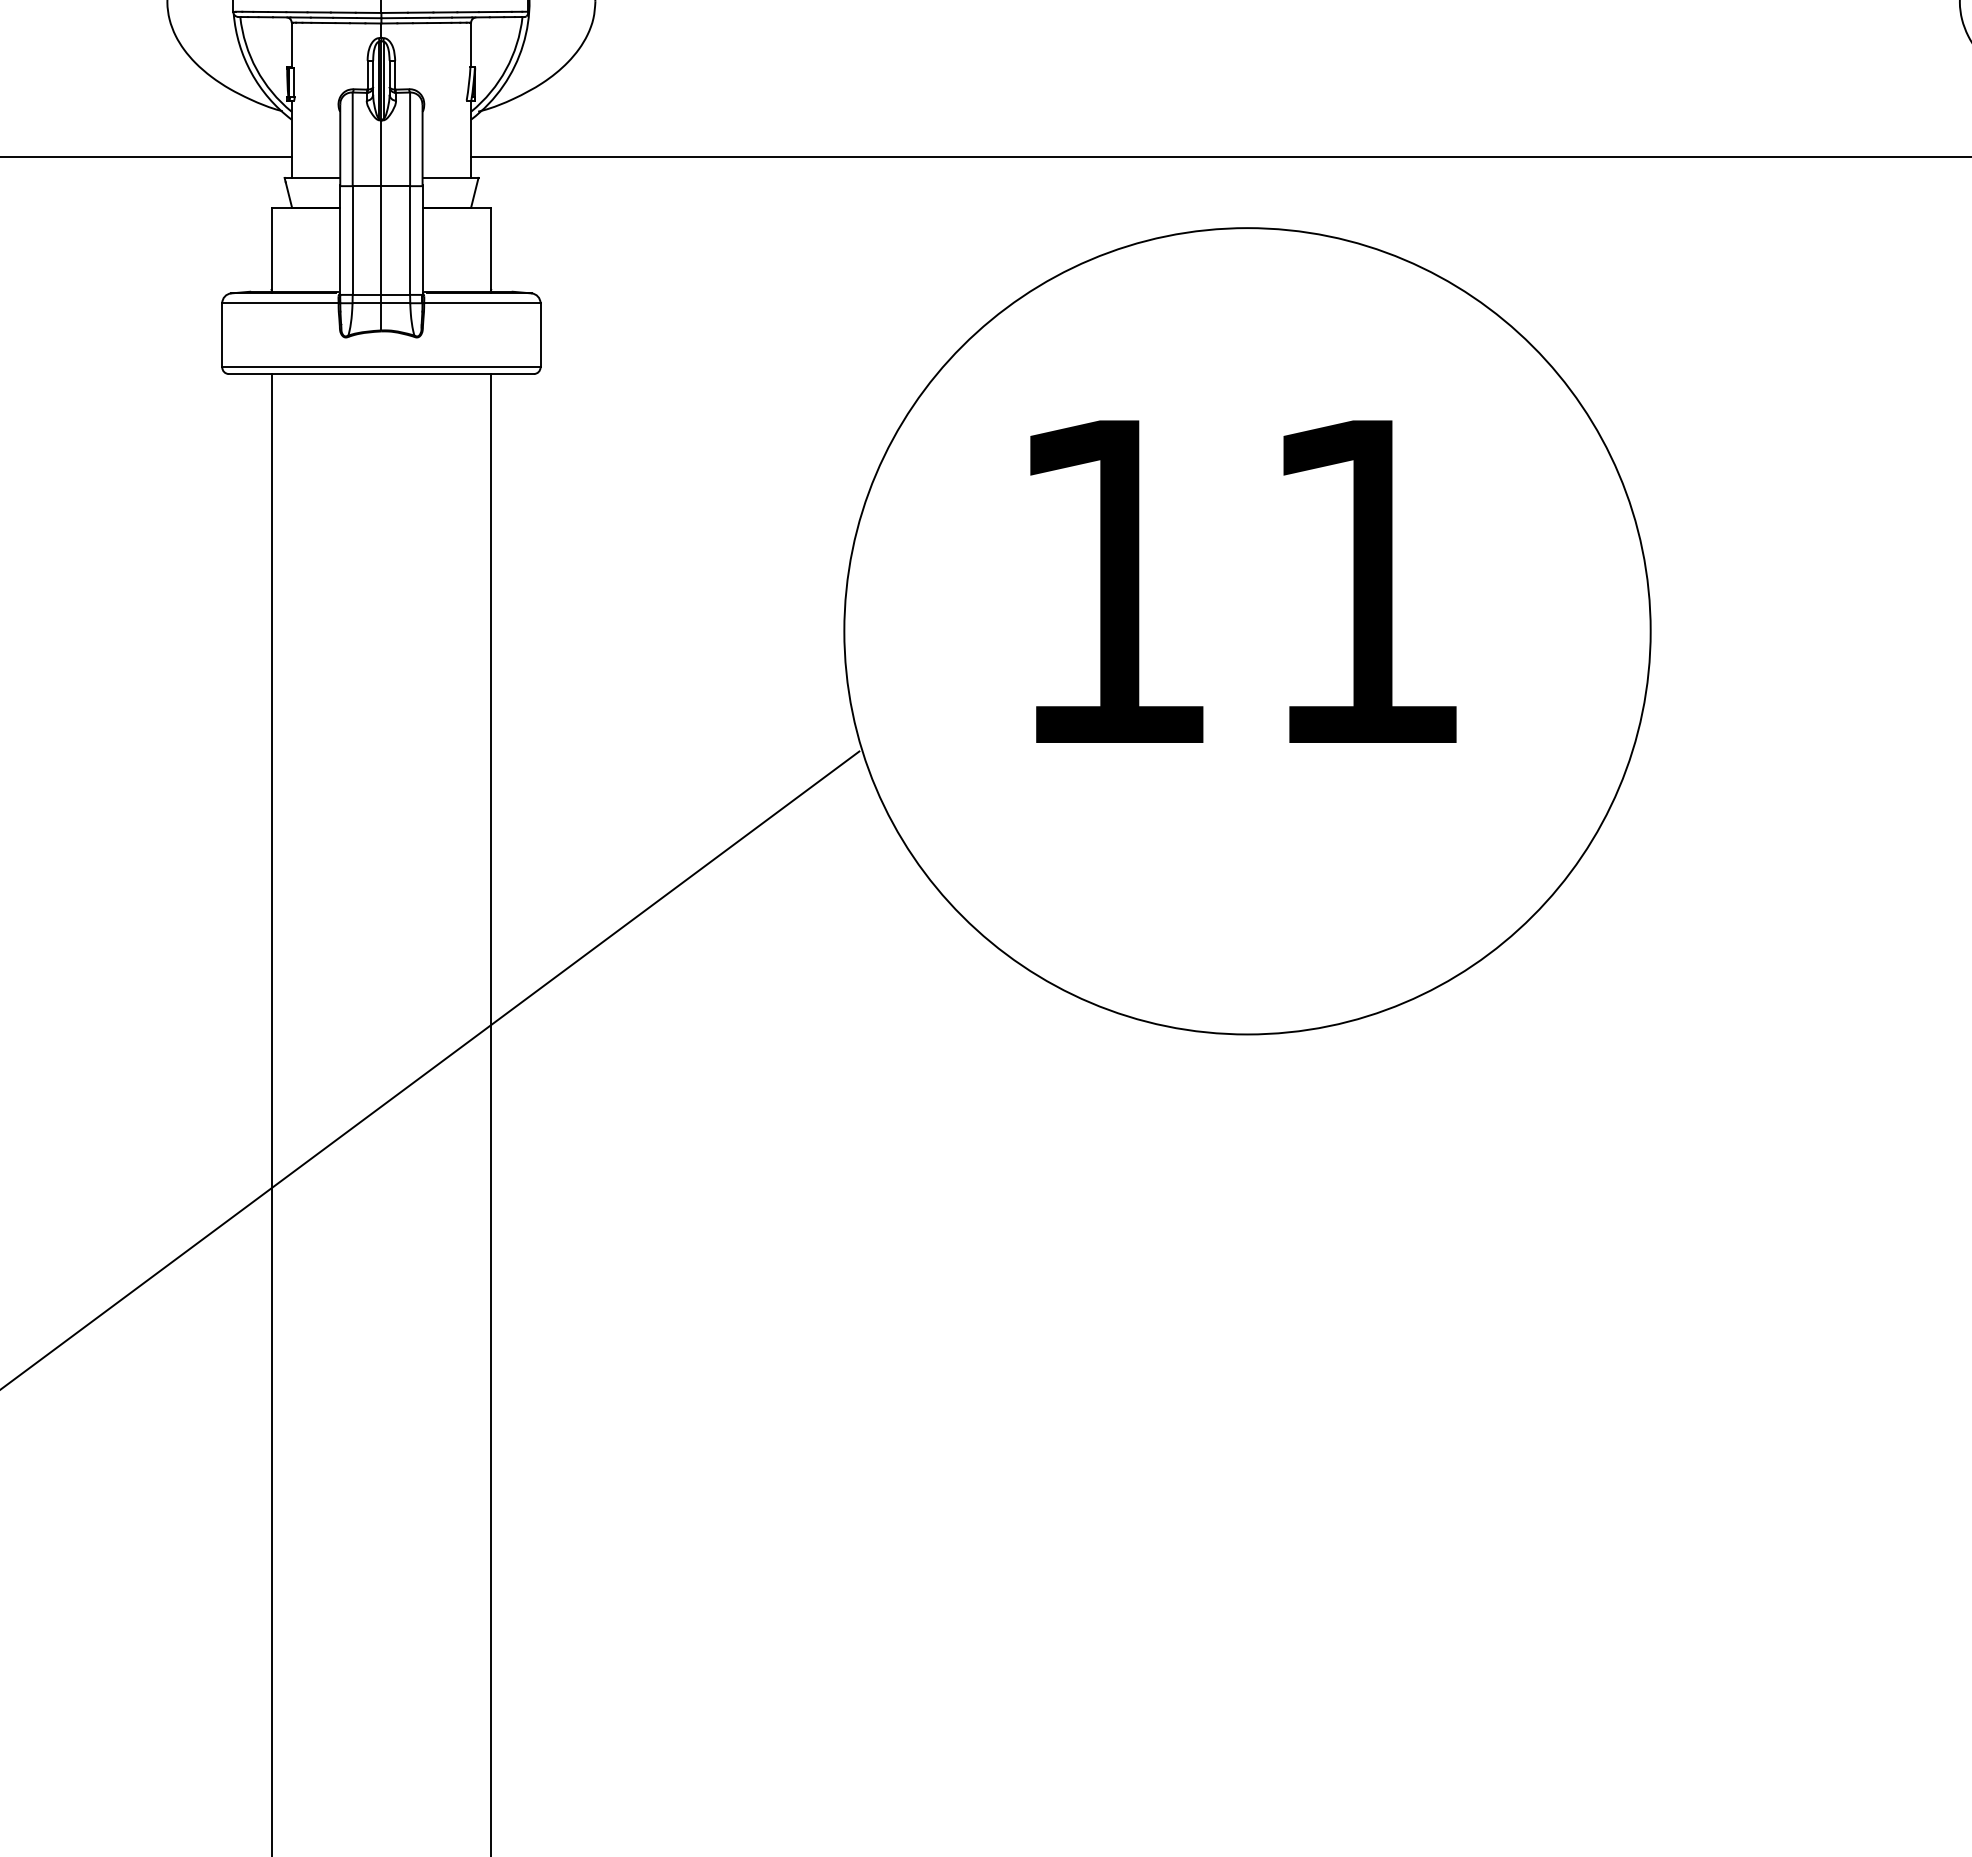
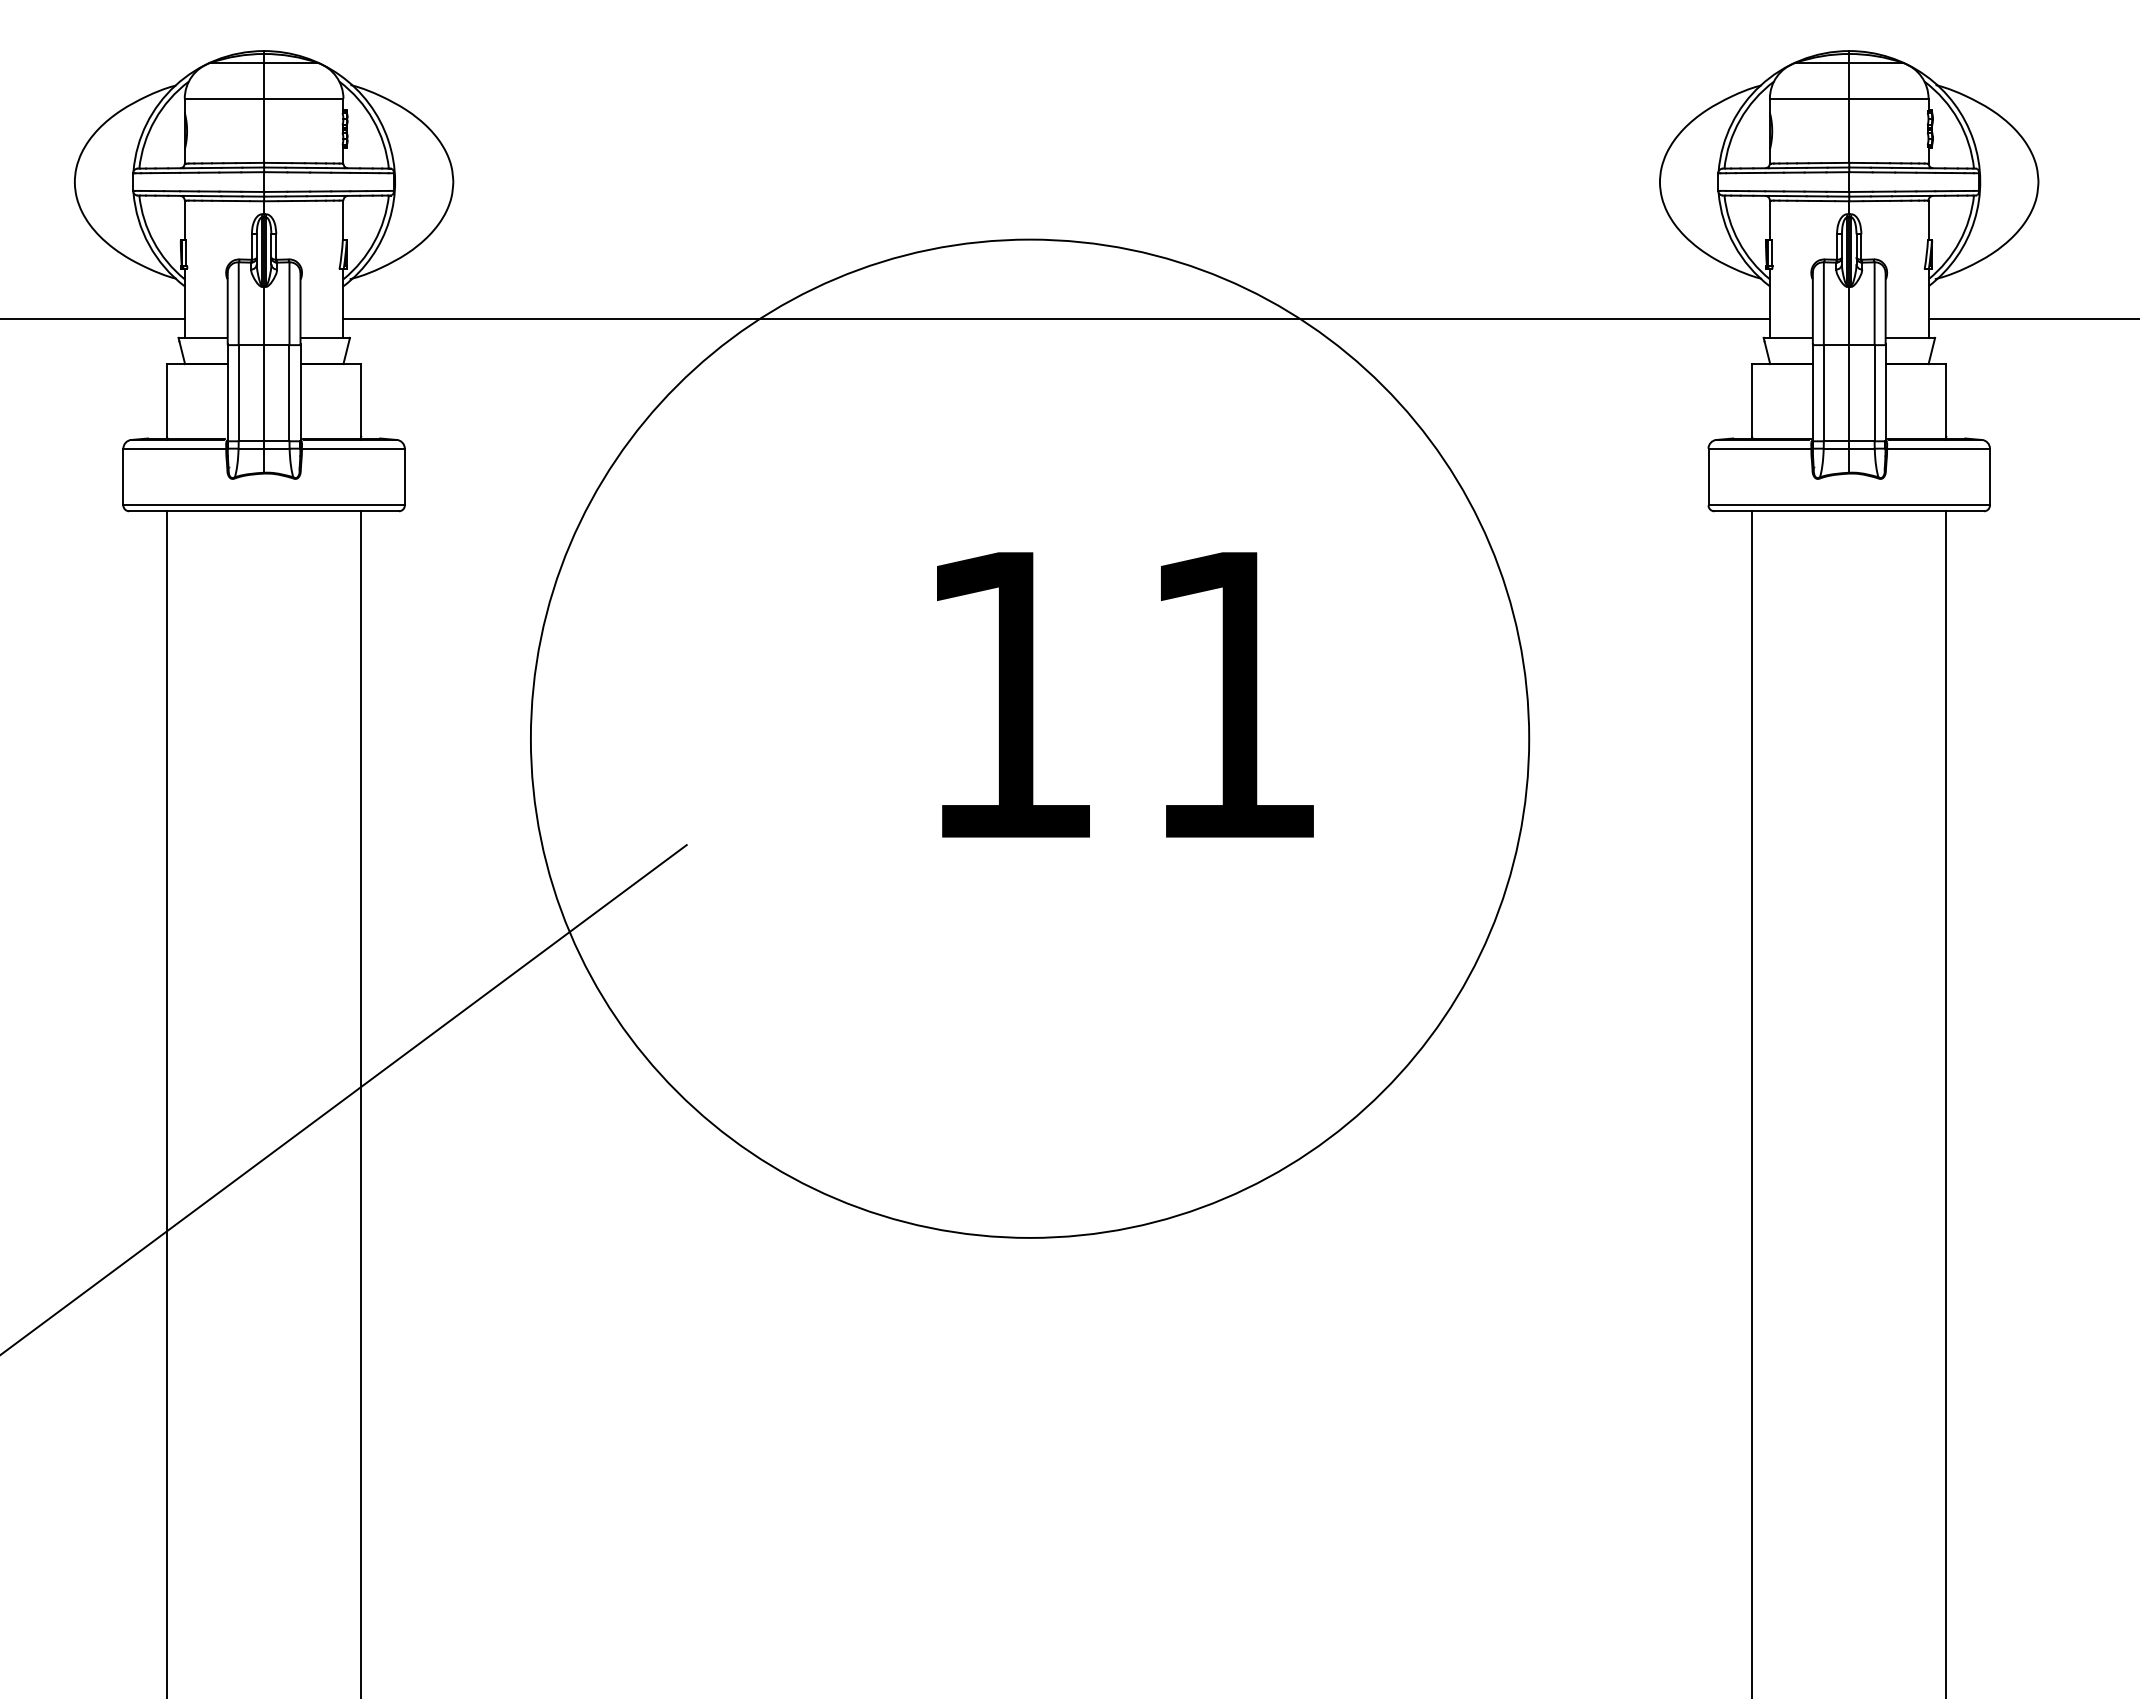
text: (1243, 581) -> (1125, 694), moved
circle: (1246, 630) -> (1029, 738), size x1.4

